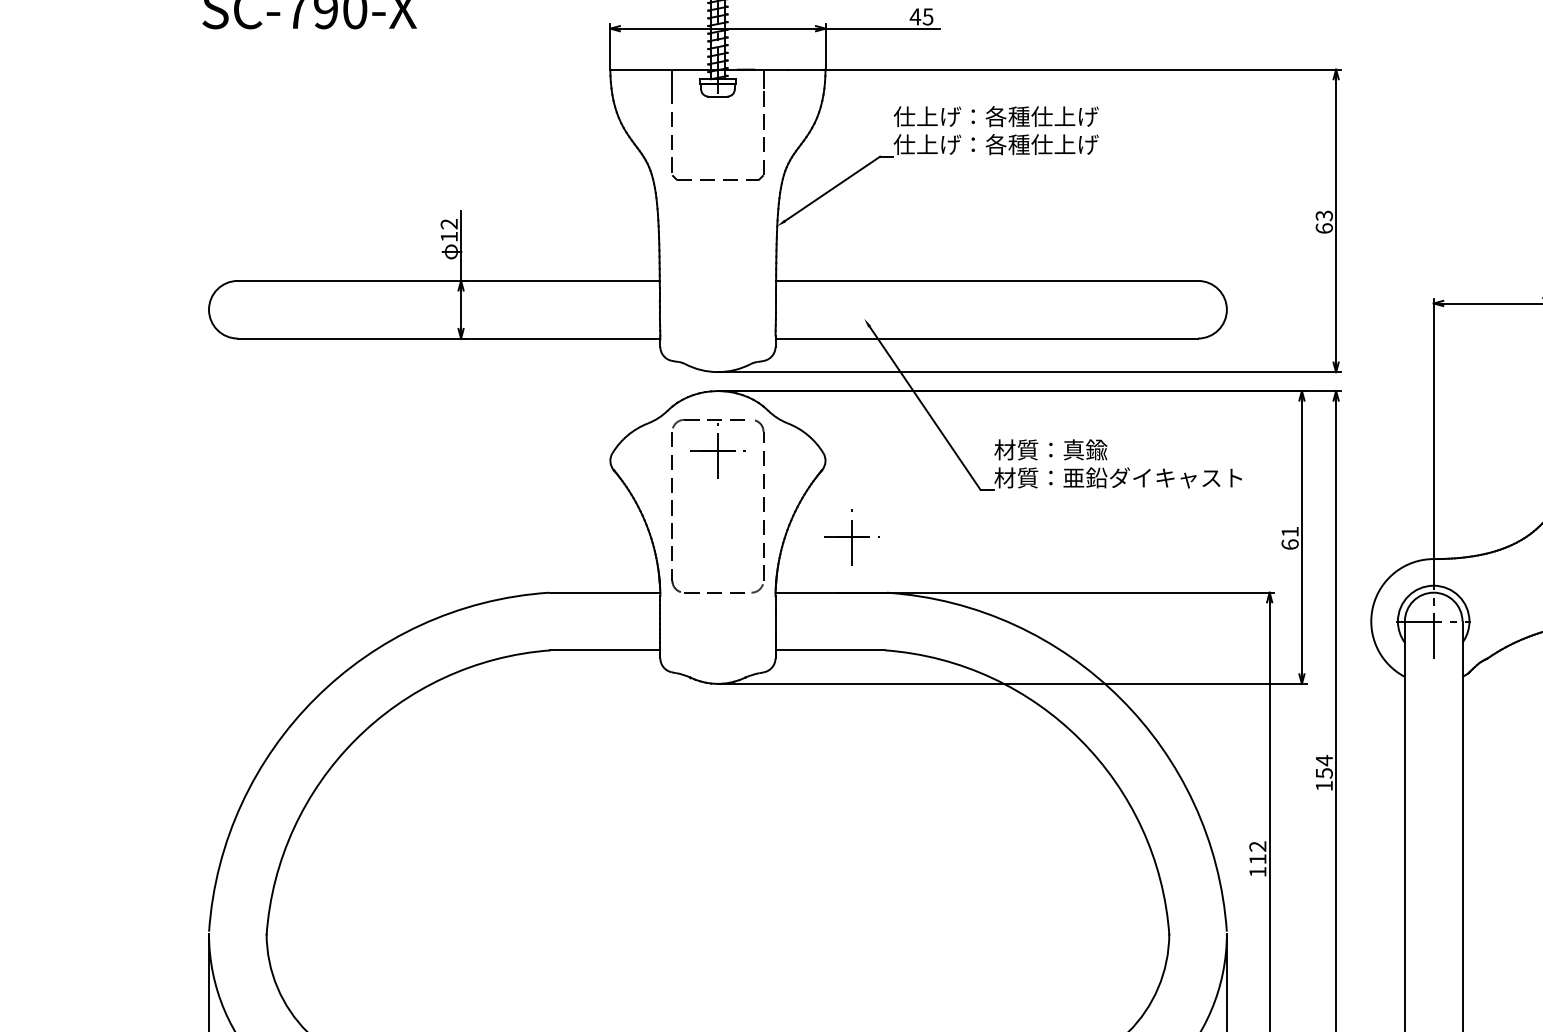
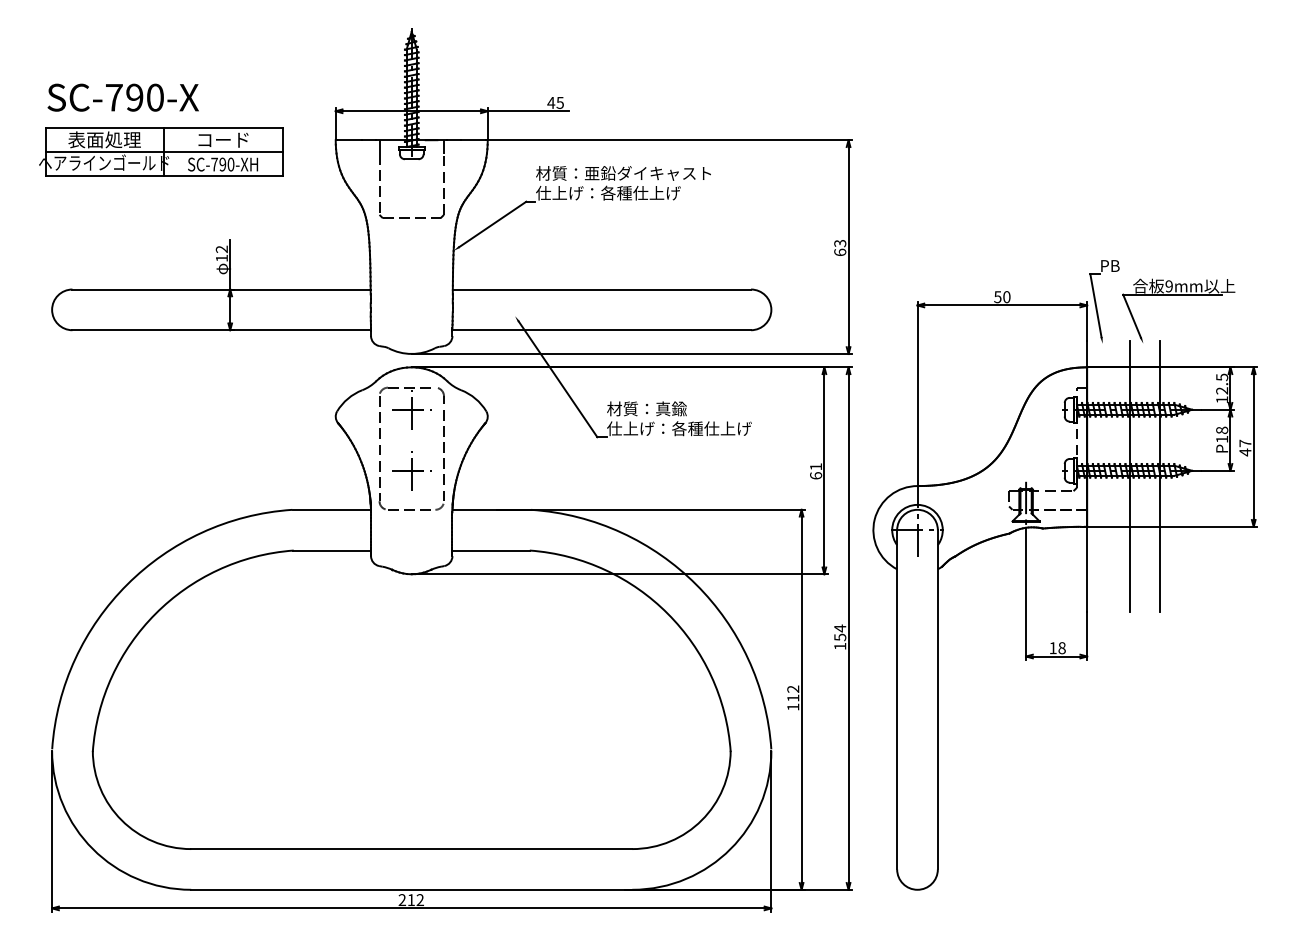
part: (363, 85) -> (161, 151), added
text: (1017, 116) -> (623, 173), 仕上げ：各種仕上げ -> 材質：亜鉛ダイキャスト
text: (1118, 477) -> (694, 428), 材質：亜鉛ダイキャスト -> 仕上げ：各種仕上げ
part: (852, 537) -> (411, 470), moved

